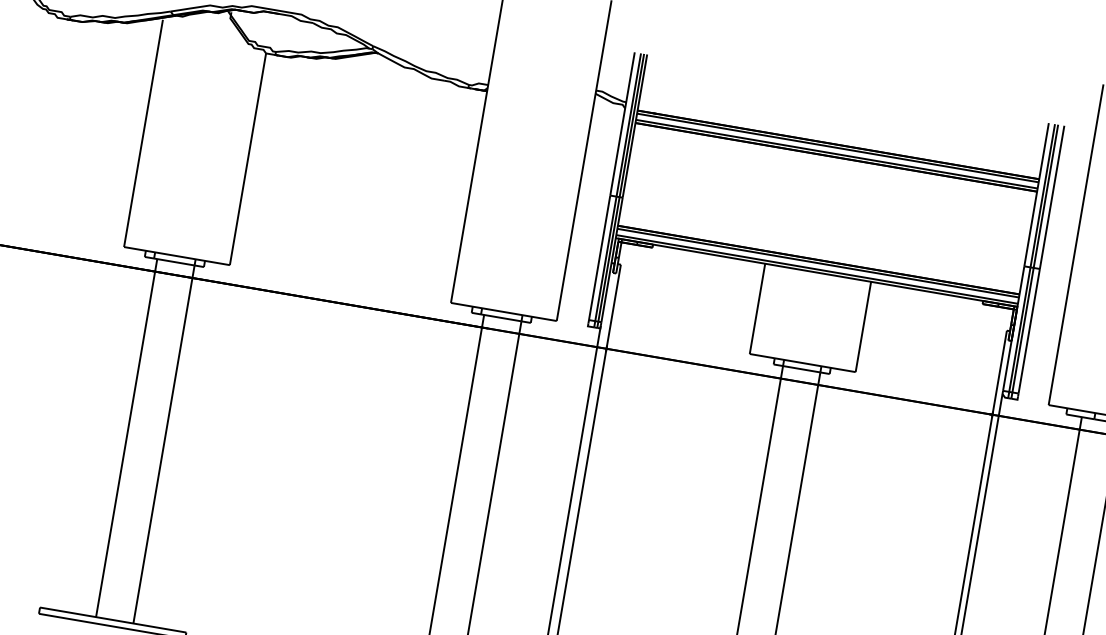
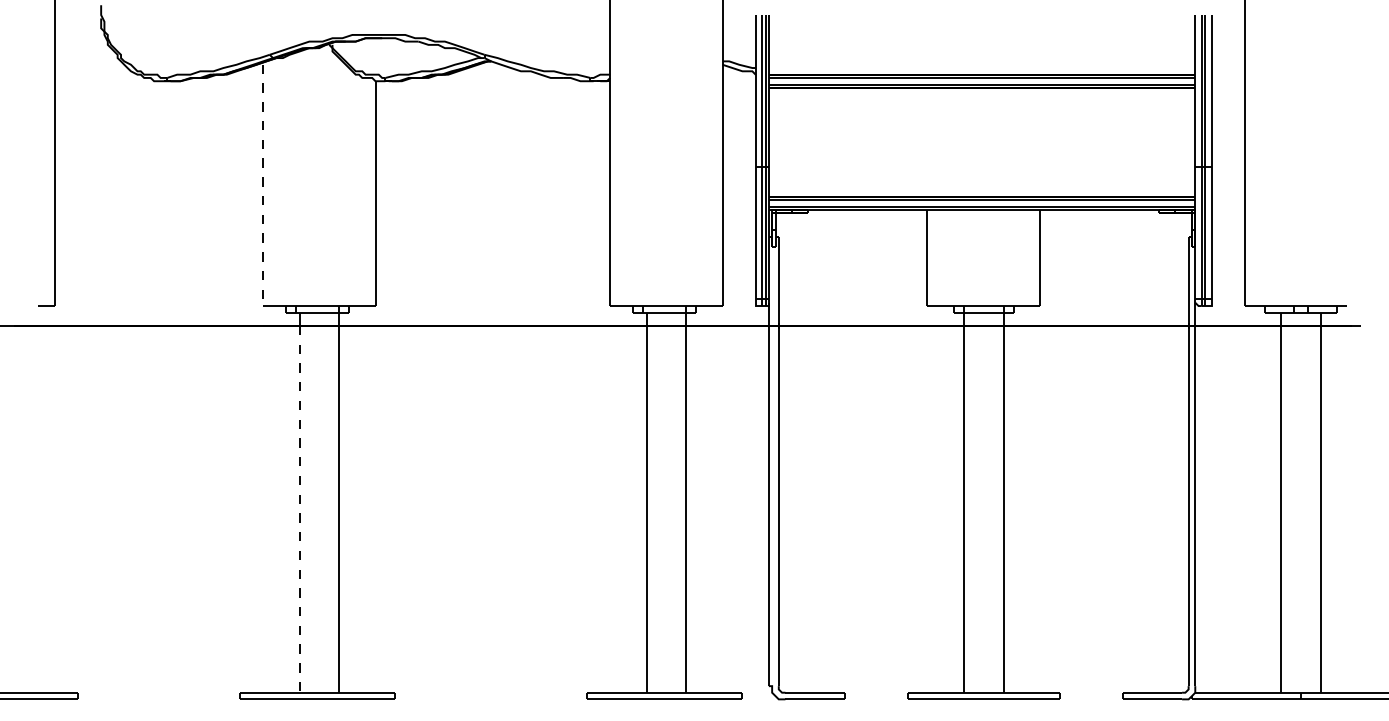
line: (143, 133) -> (263, 185), solid -> dashed
line: (125, 444) -> (299, 509), solid -> dashed

